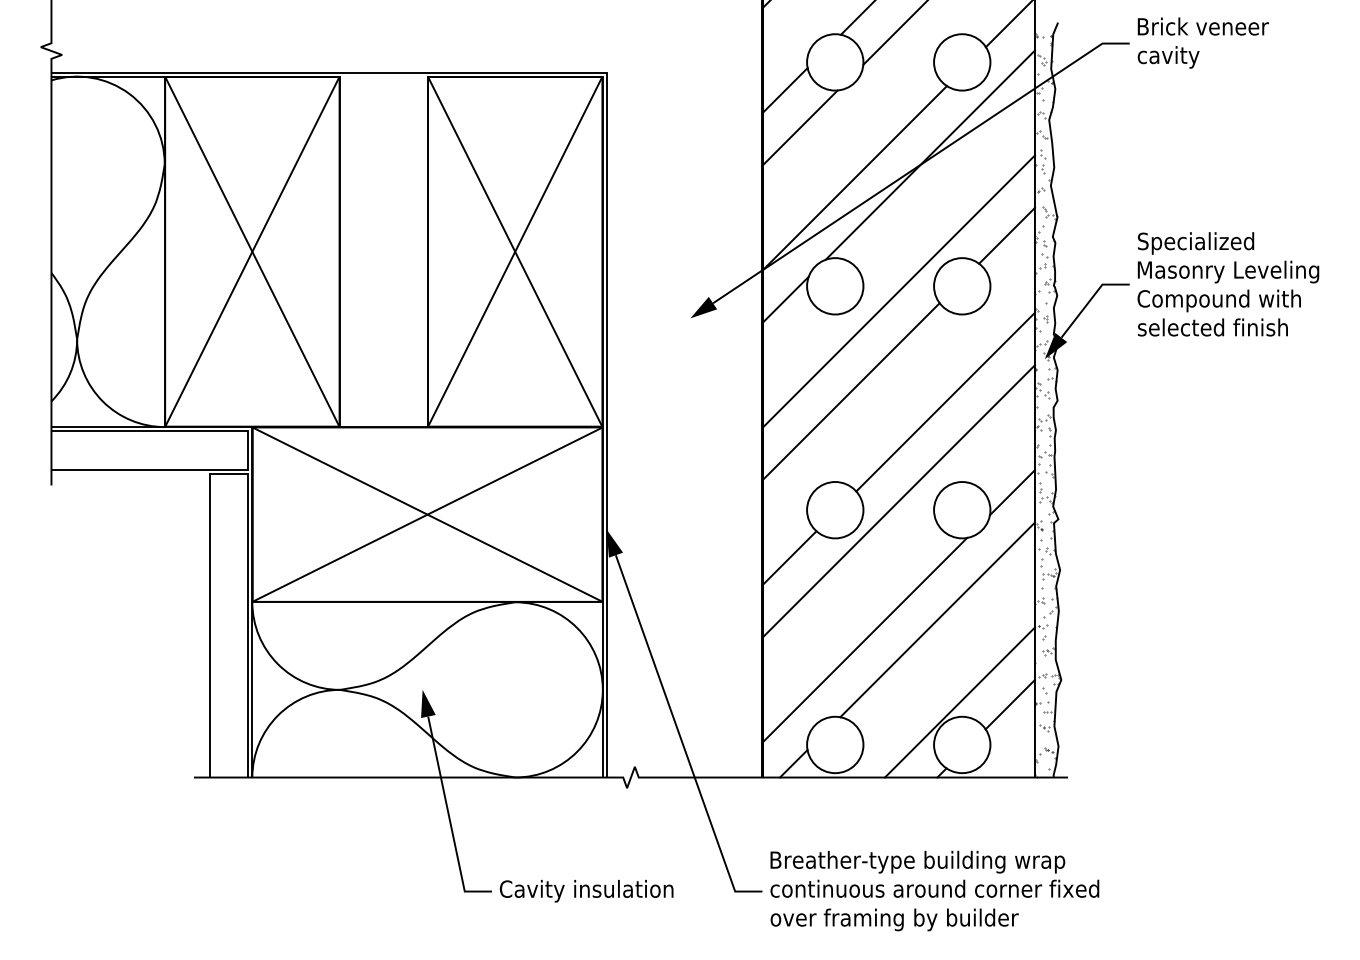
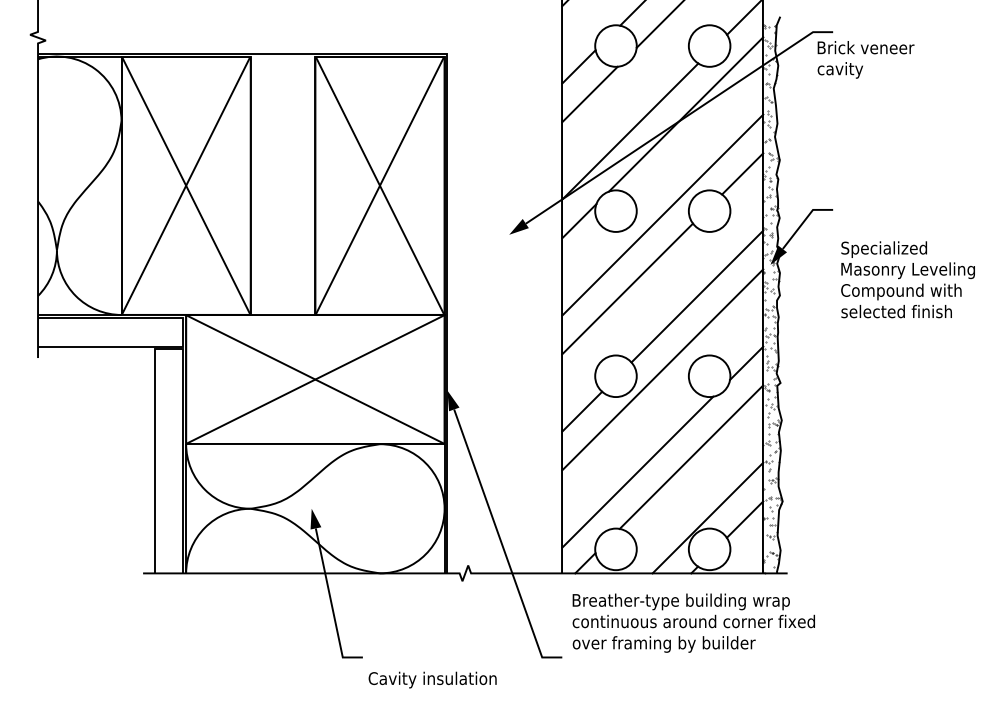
text: (1202, 42) -> (865, 59), moved
text: (1228, 284) -> (908, 279), moved
text: (586, 890) -> (432, 679), moved
text: (934, 890) -> (693, 622), moved

